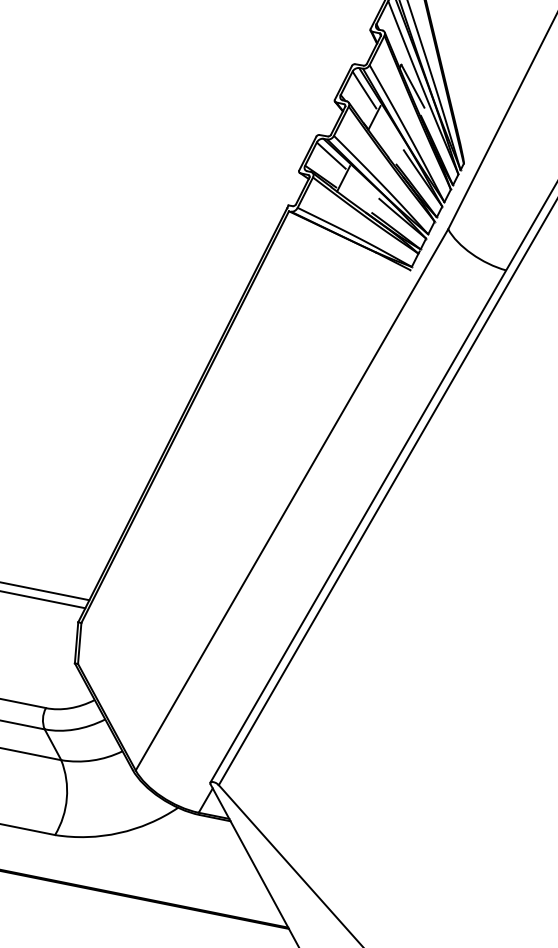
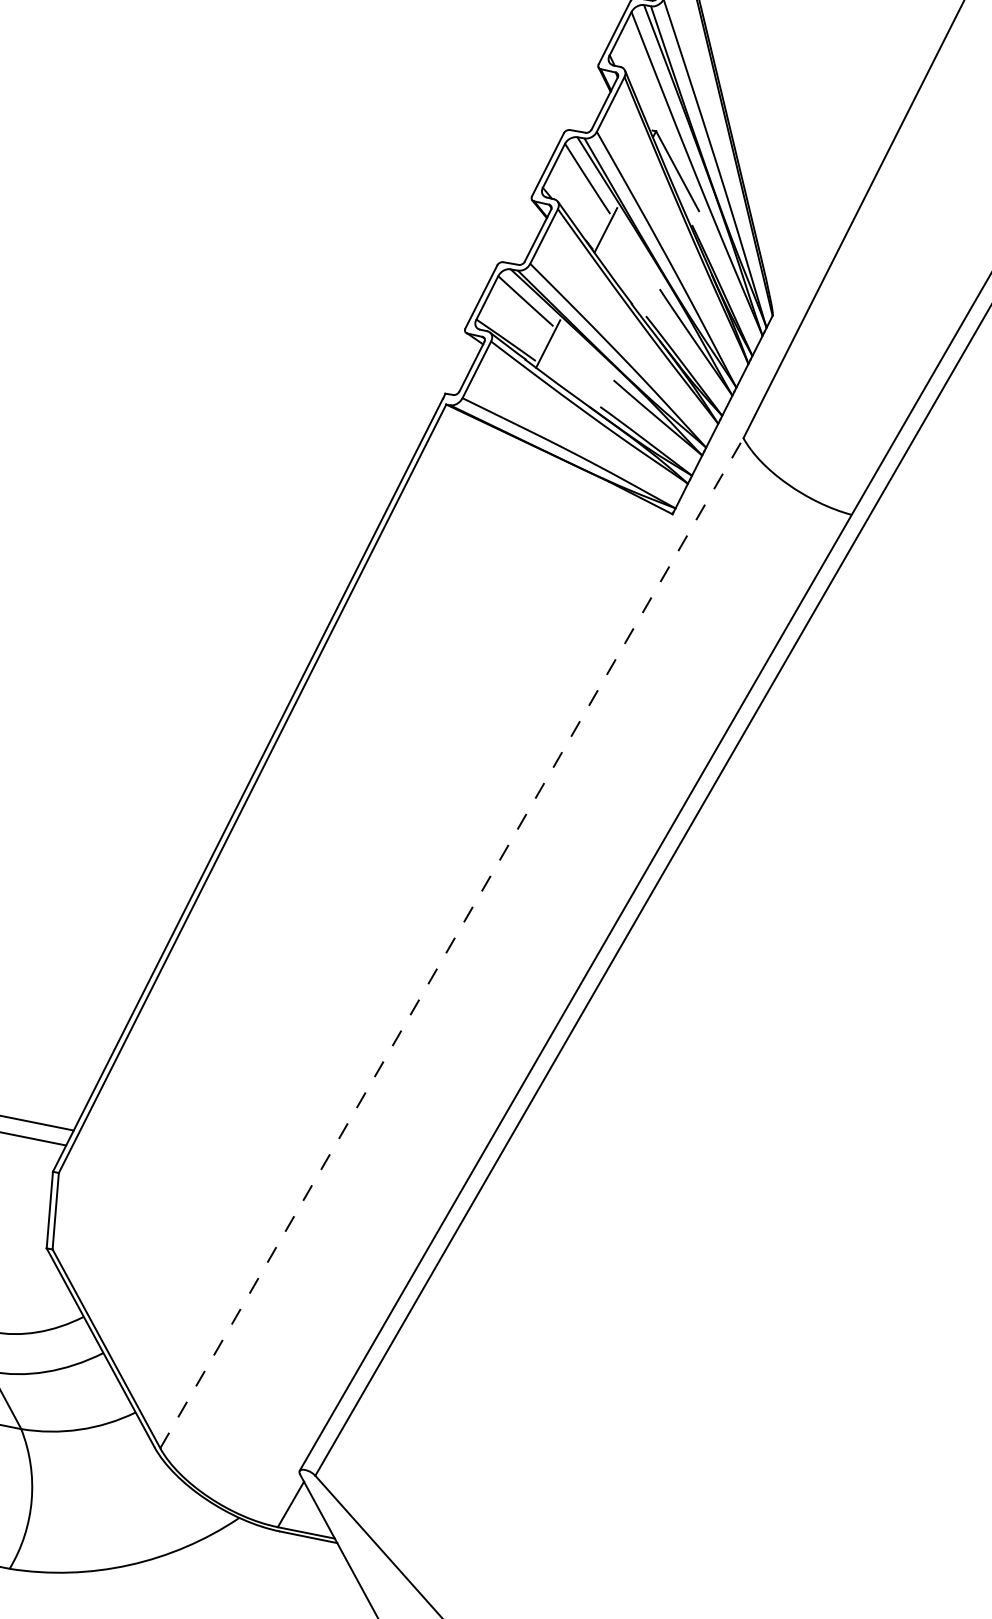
line: (292, 499) -> (452, 942), solid -> dashed

